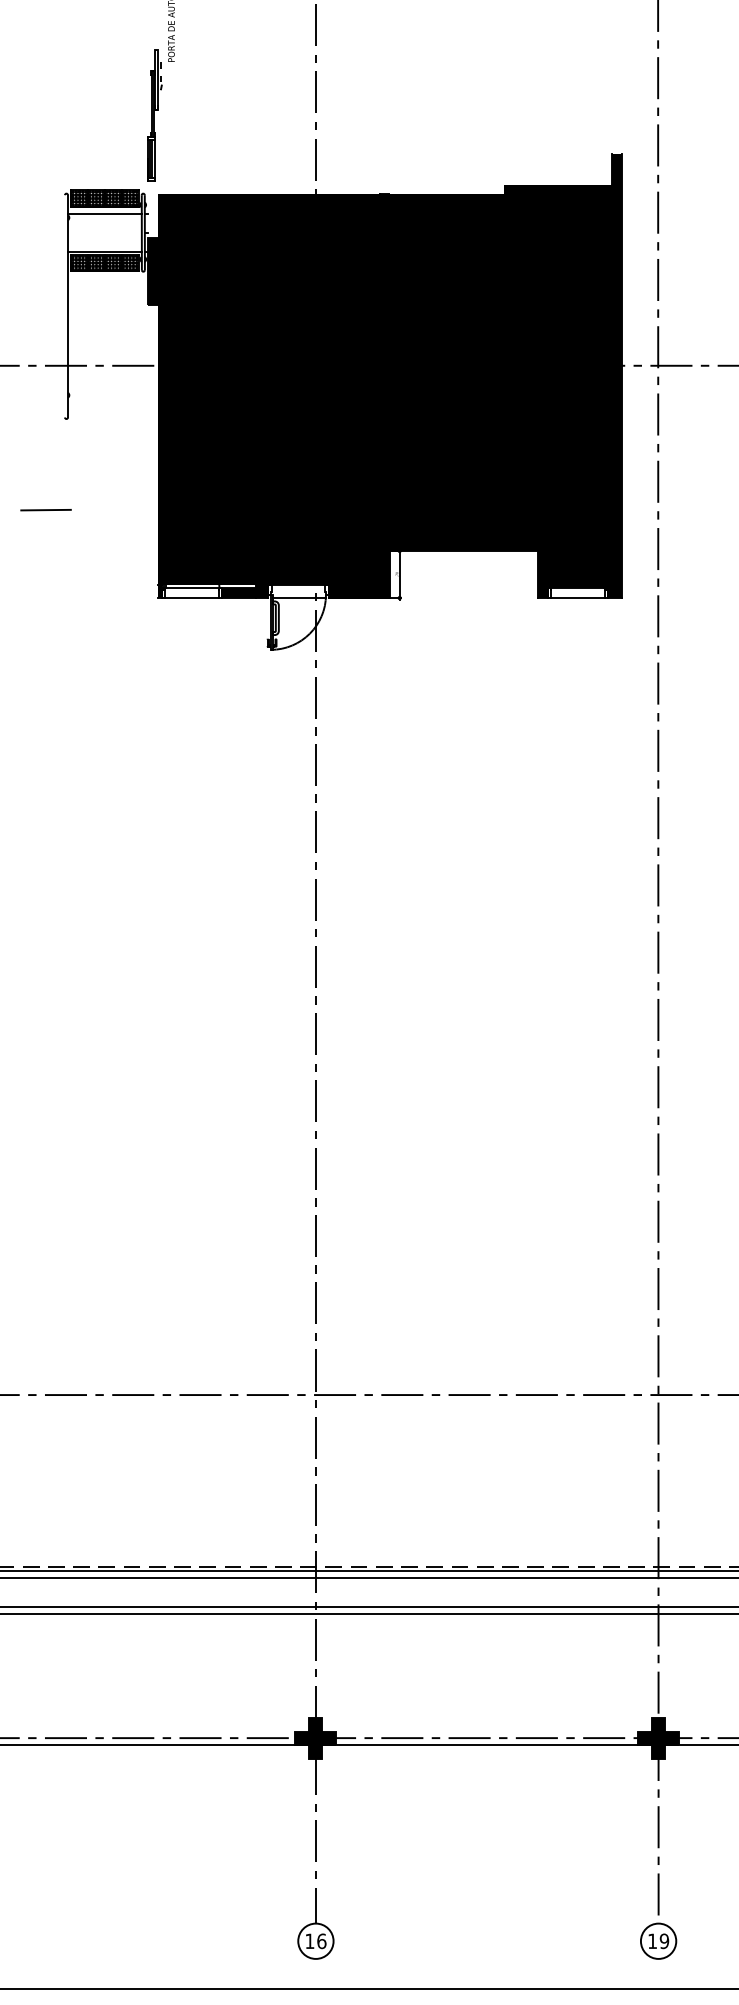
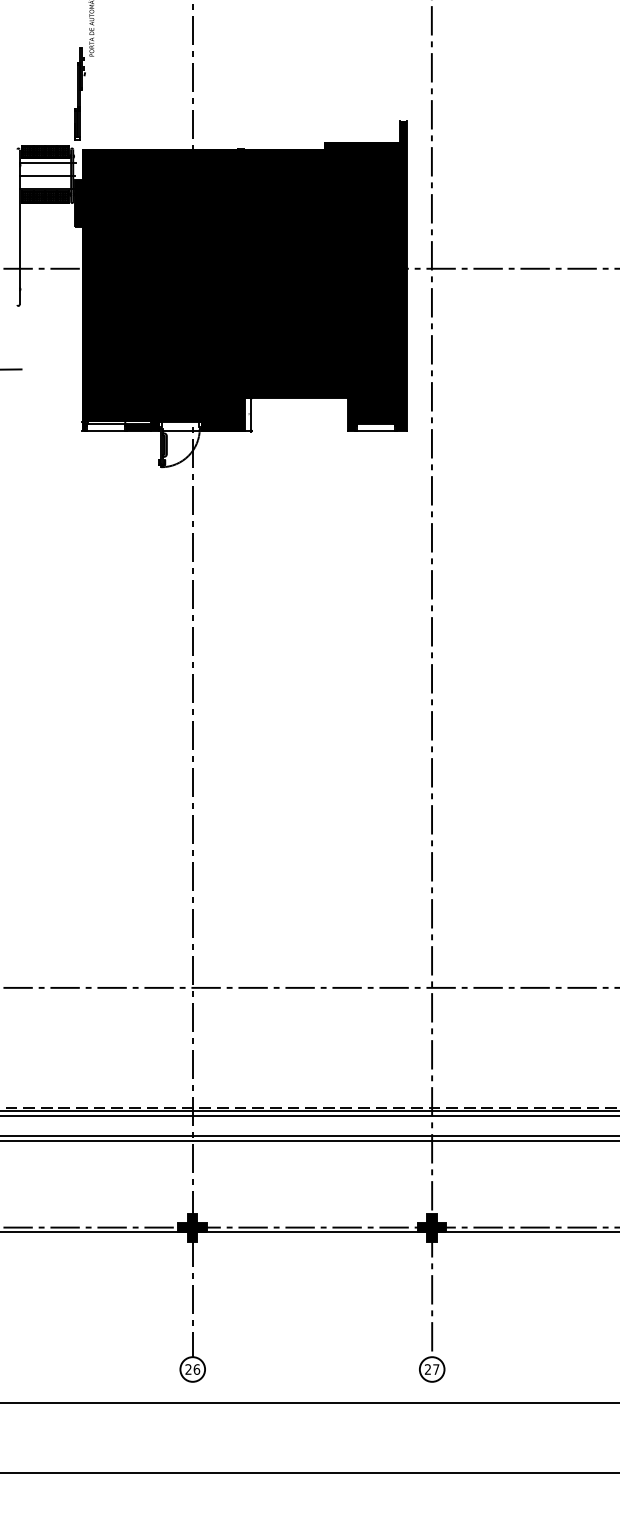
line: (105, 232) -> (45, 175), added
text: (309, 1941) -> (188, 1369), 16 -> 26
text: (657, 1941) -> (431, 1369), 19 -> 27

